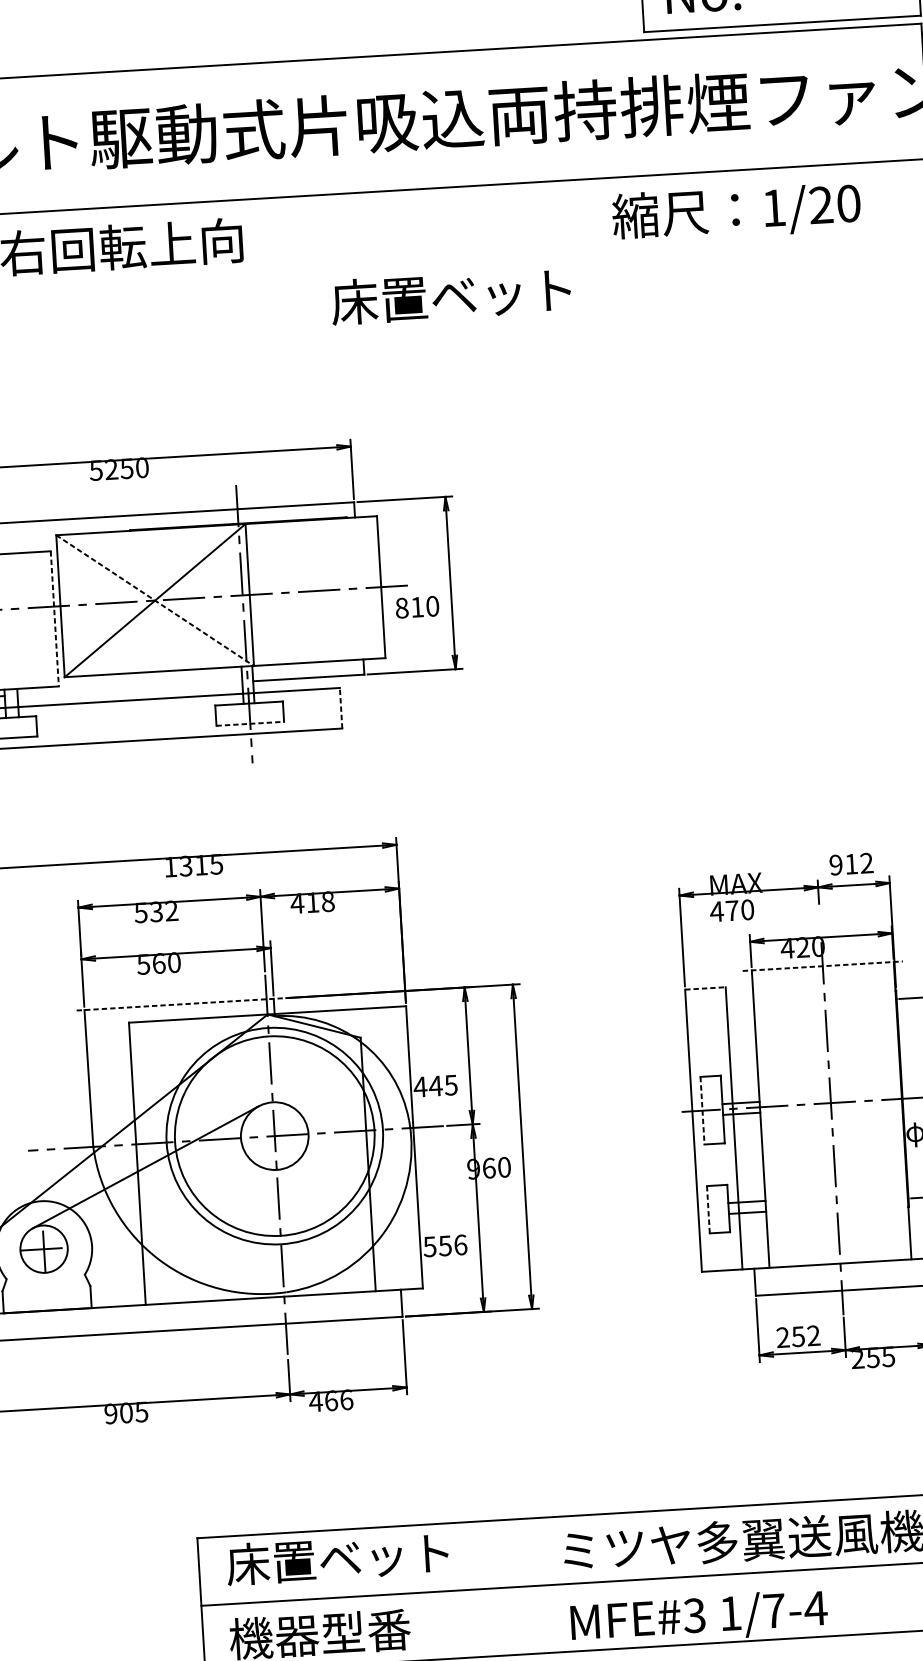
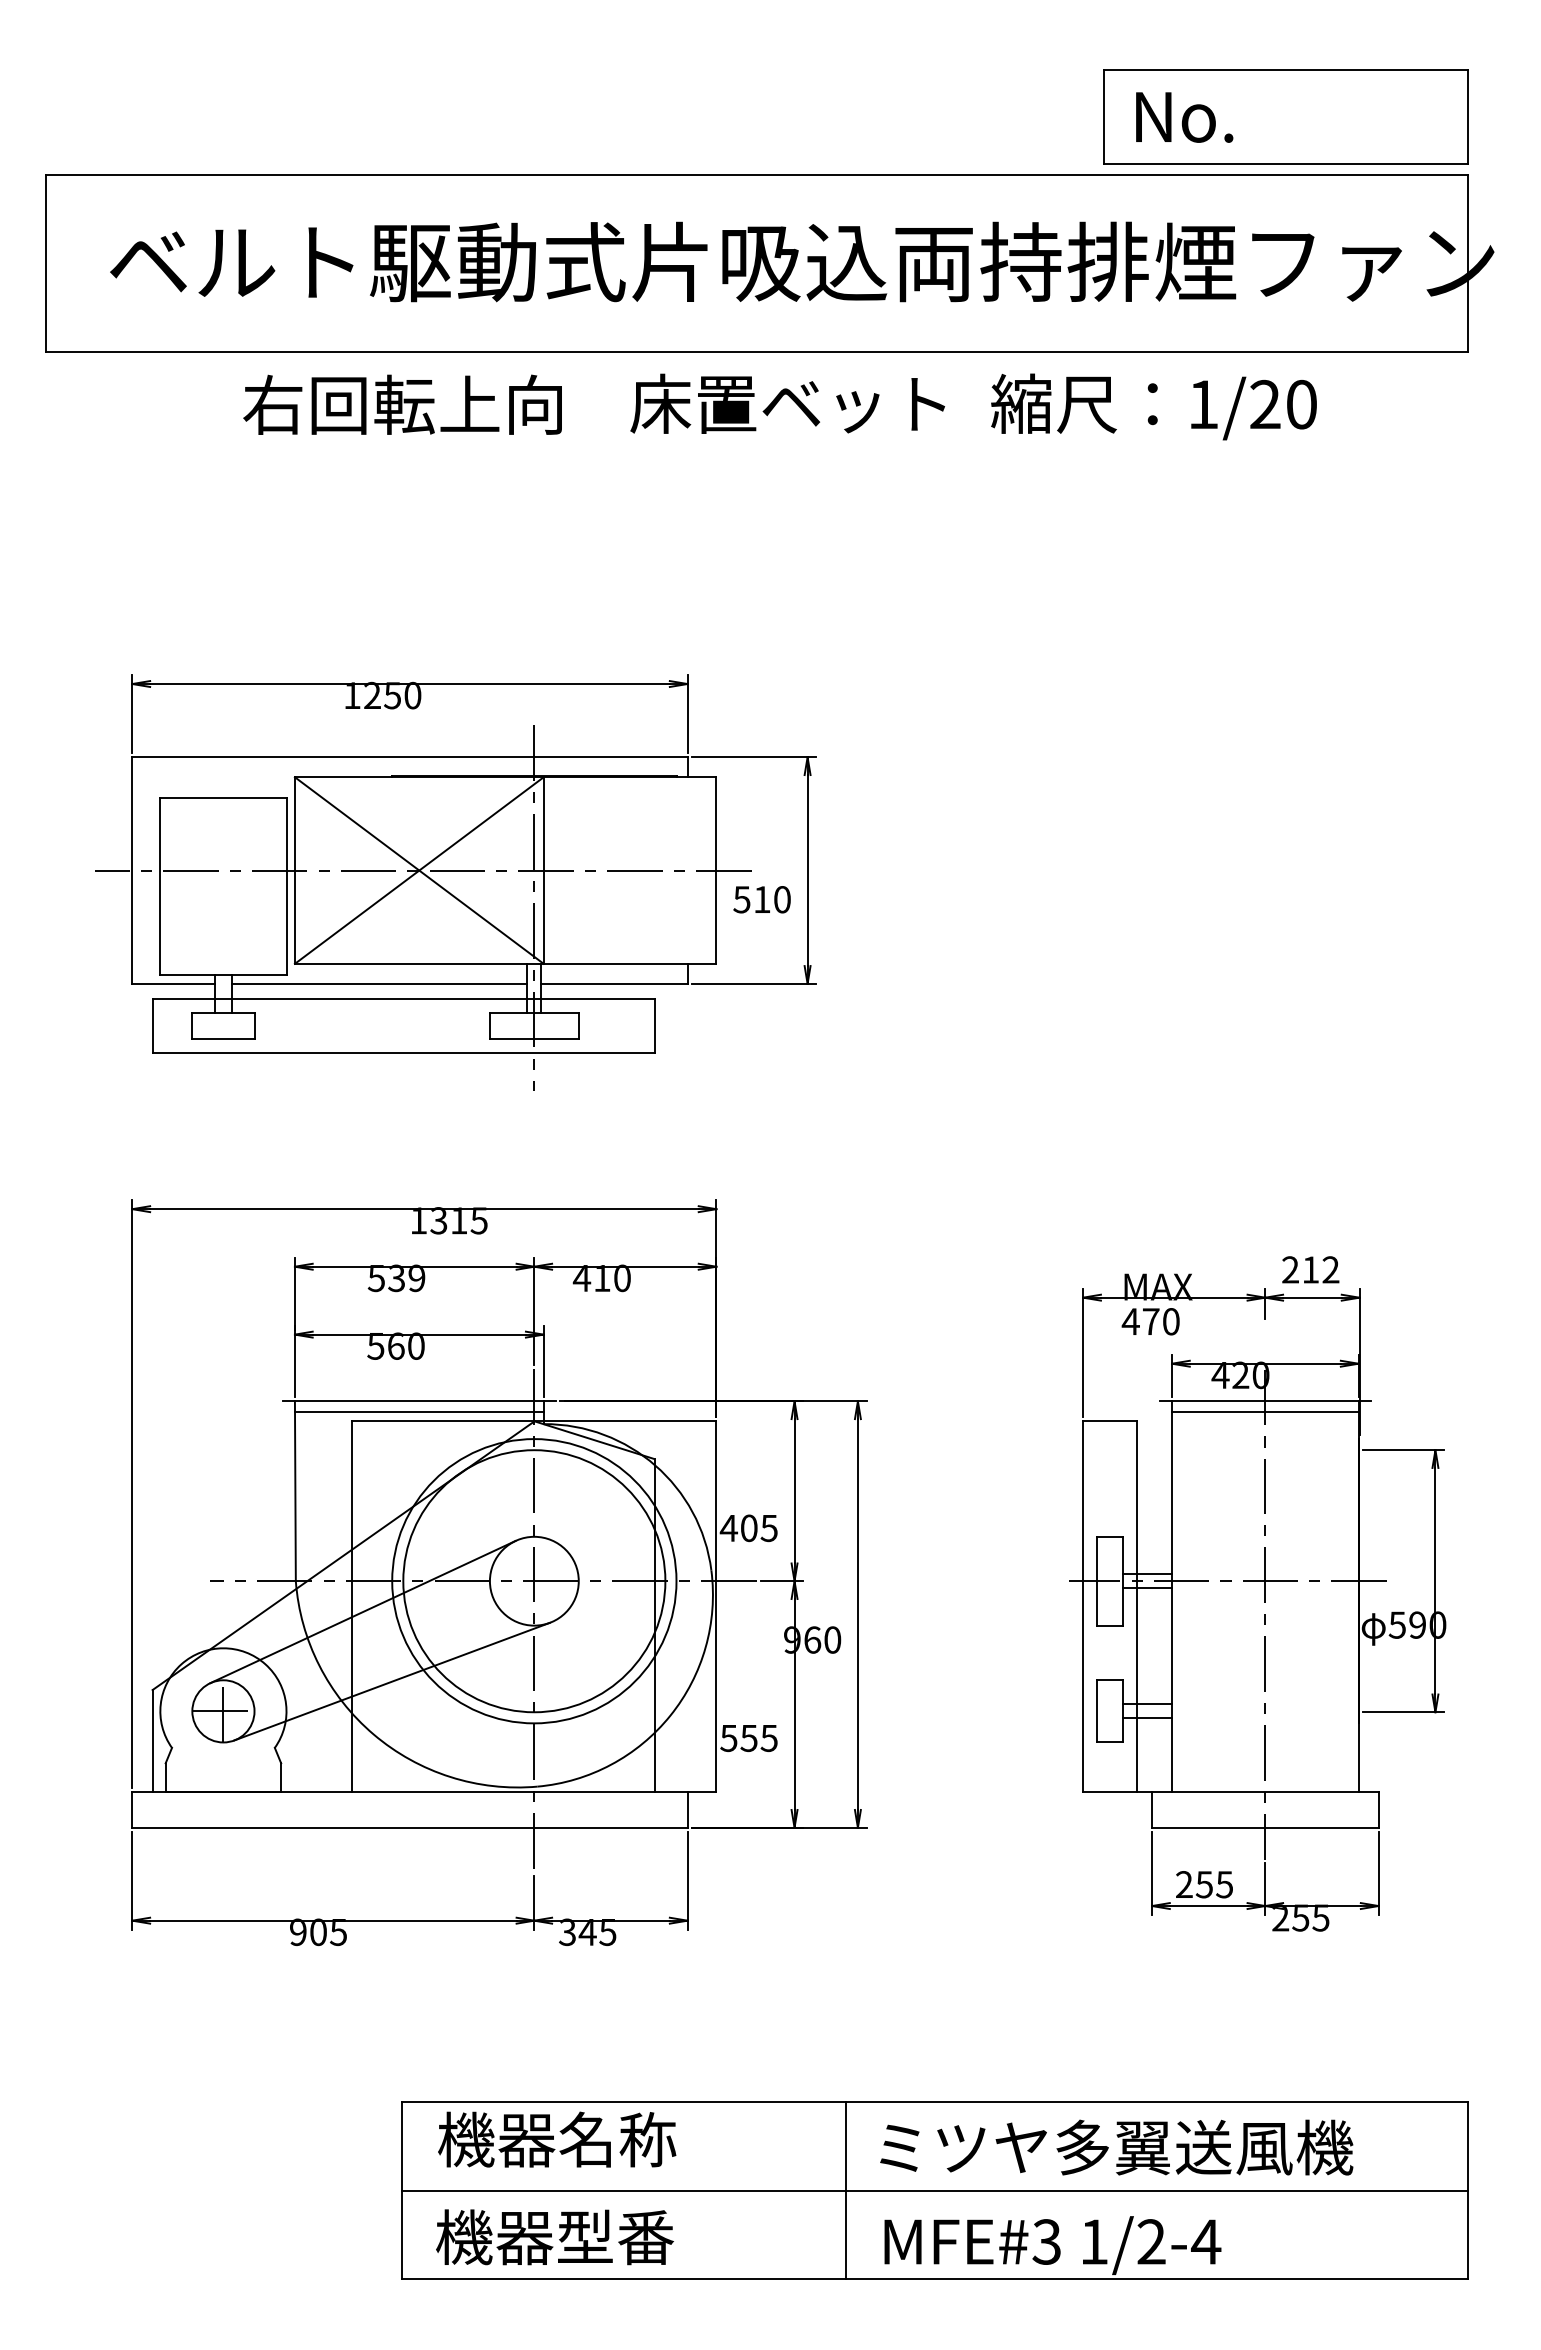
text: (736, 211) -> (1153, 406), moved
text: (450, 295) -> (787, 403), moved
text: (95, 470) -> (351, 695), 5250 -> 1250
line: (155, 600) -> (419, 870), dashed -> solid
text: (401, 608) -> (741, 899), 810 -> 510
line: (54, 618) -> (286, 886), dashed -> solid
line: (129, 688) -> (379, 983), added
line: (341, 708) -> (654, 1026), dashed -> solid
line: (250, 723) -> (534, 1039), dashed -> solid
text: (836, 864) -> (1290, 1269), 912 -> 212
text: (328, 901) -> (622, 1278), 418 -> 410
text: (171, 911) -> (416, 1278), 532 -> 539
line: (822, 966) -> (1265, 1401), dashed -> solid
line: (823, 974) -> (1265, 1412), added
line: (705, 988) -> (1109, 1421), dashed -> solid
line: (178, 1004) -> (418, 1401), dashed -> solid
line: (179, 1012) -> (419, 1412), added
text: (436, 1086) -> (749, 1528), 445 -> 405
line: (702, 1110) -> (1096, 1581), dashed -> solid
line: (708, 1209) -> (1096, 1711), dashed -> solid
line: (170, 1218) -> (391, 1681), added
text: (460, 1245) -> (768, 1738), 556 -> 555
text: (813, 1335) -> (1224, 1884), 252 -> 255
text: (331, 1400) -> (587, 1932), 466 -> 345
text: (337, 1558) -> (583, 2139), 床置ベット -> 機器名称
line: (539, 1585) -> (845, 2190), added
text: (774, 1610) -> (1151, 2241), 1/7-4 -> 1/2-4

